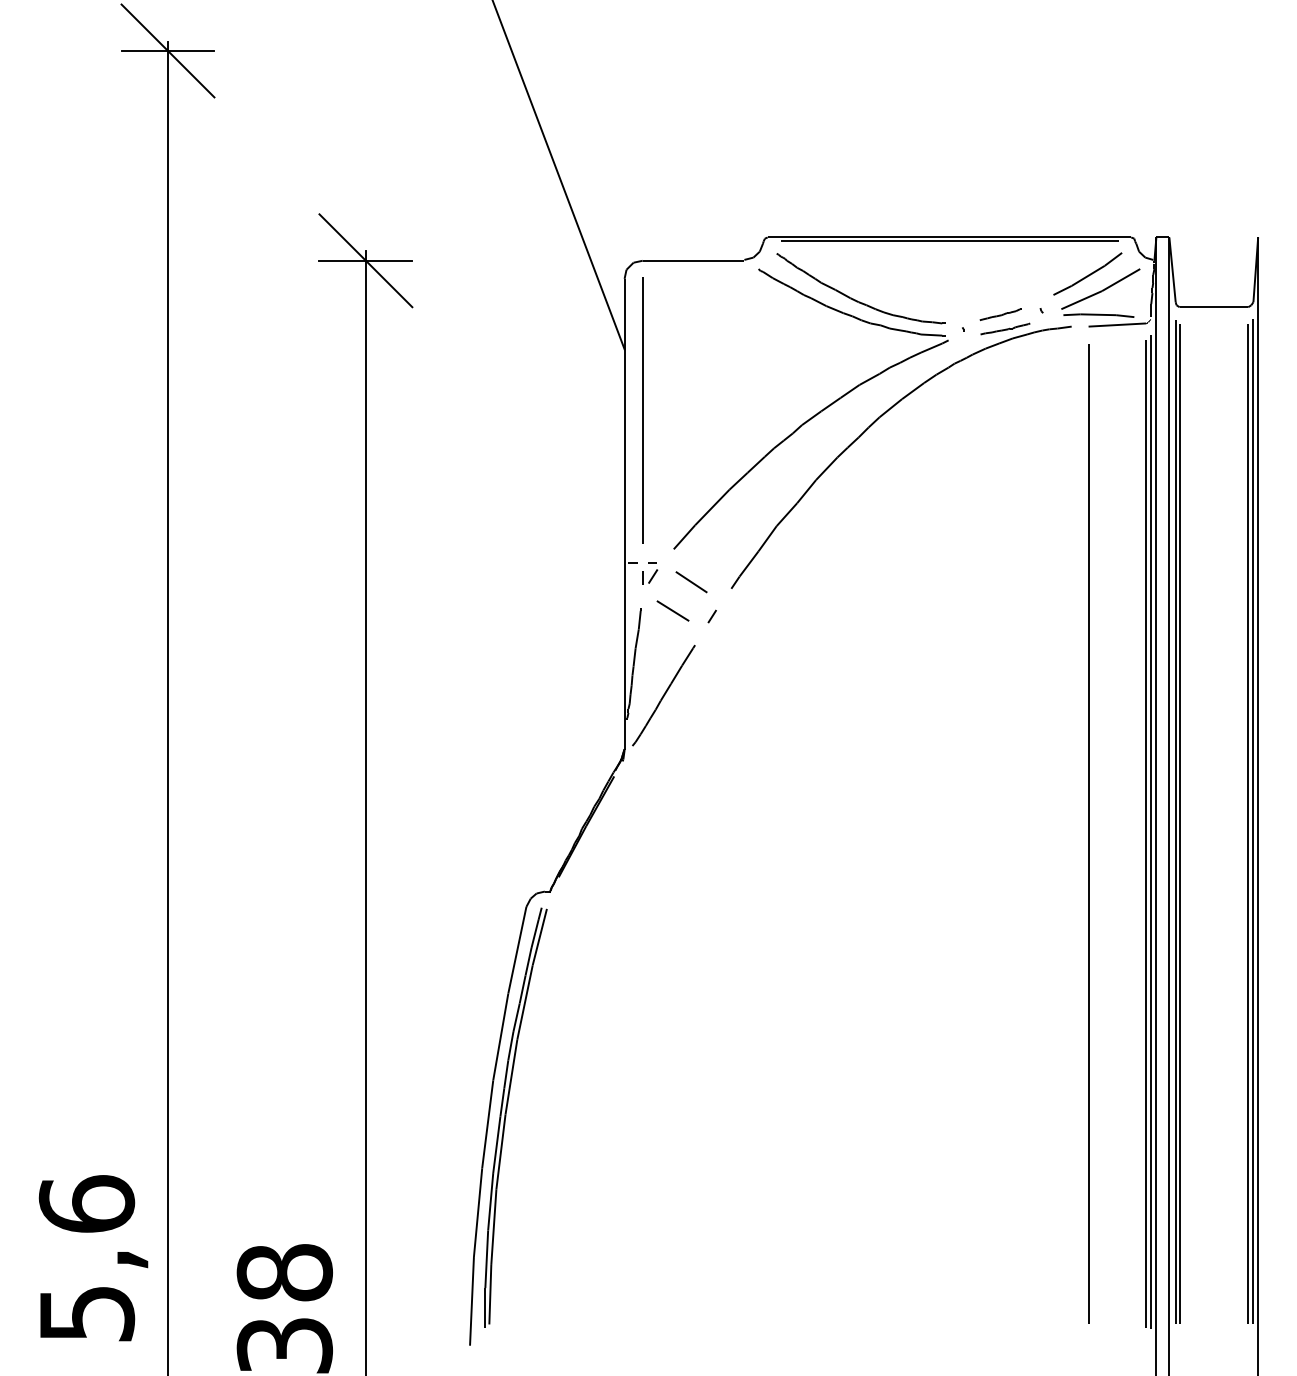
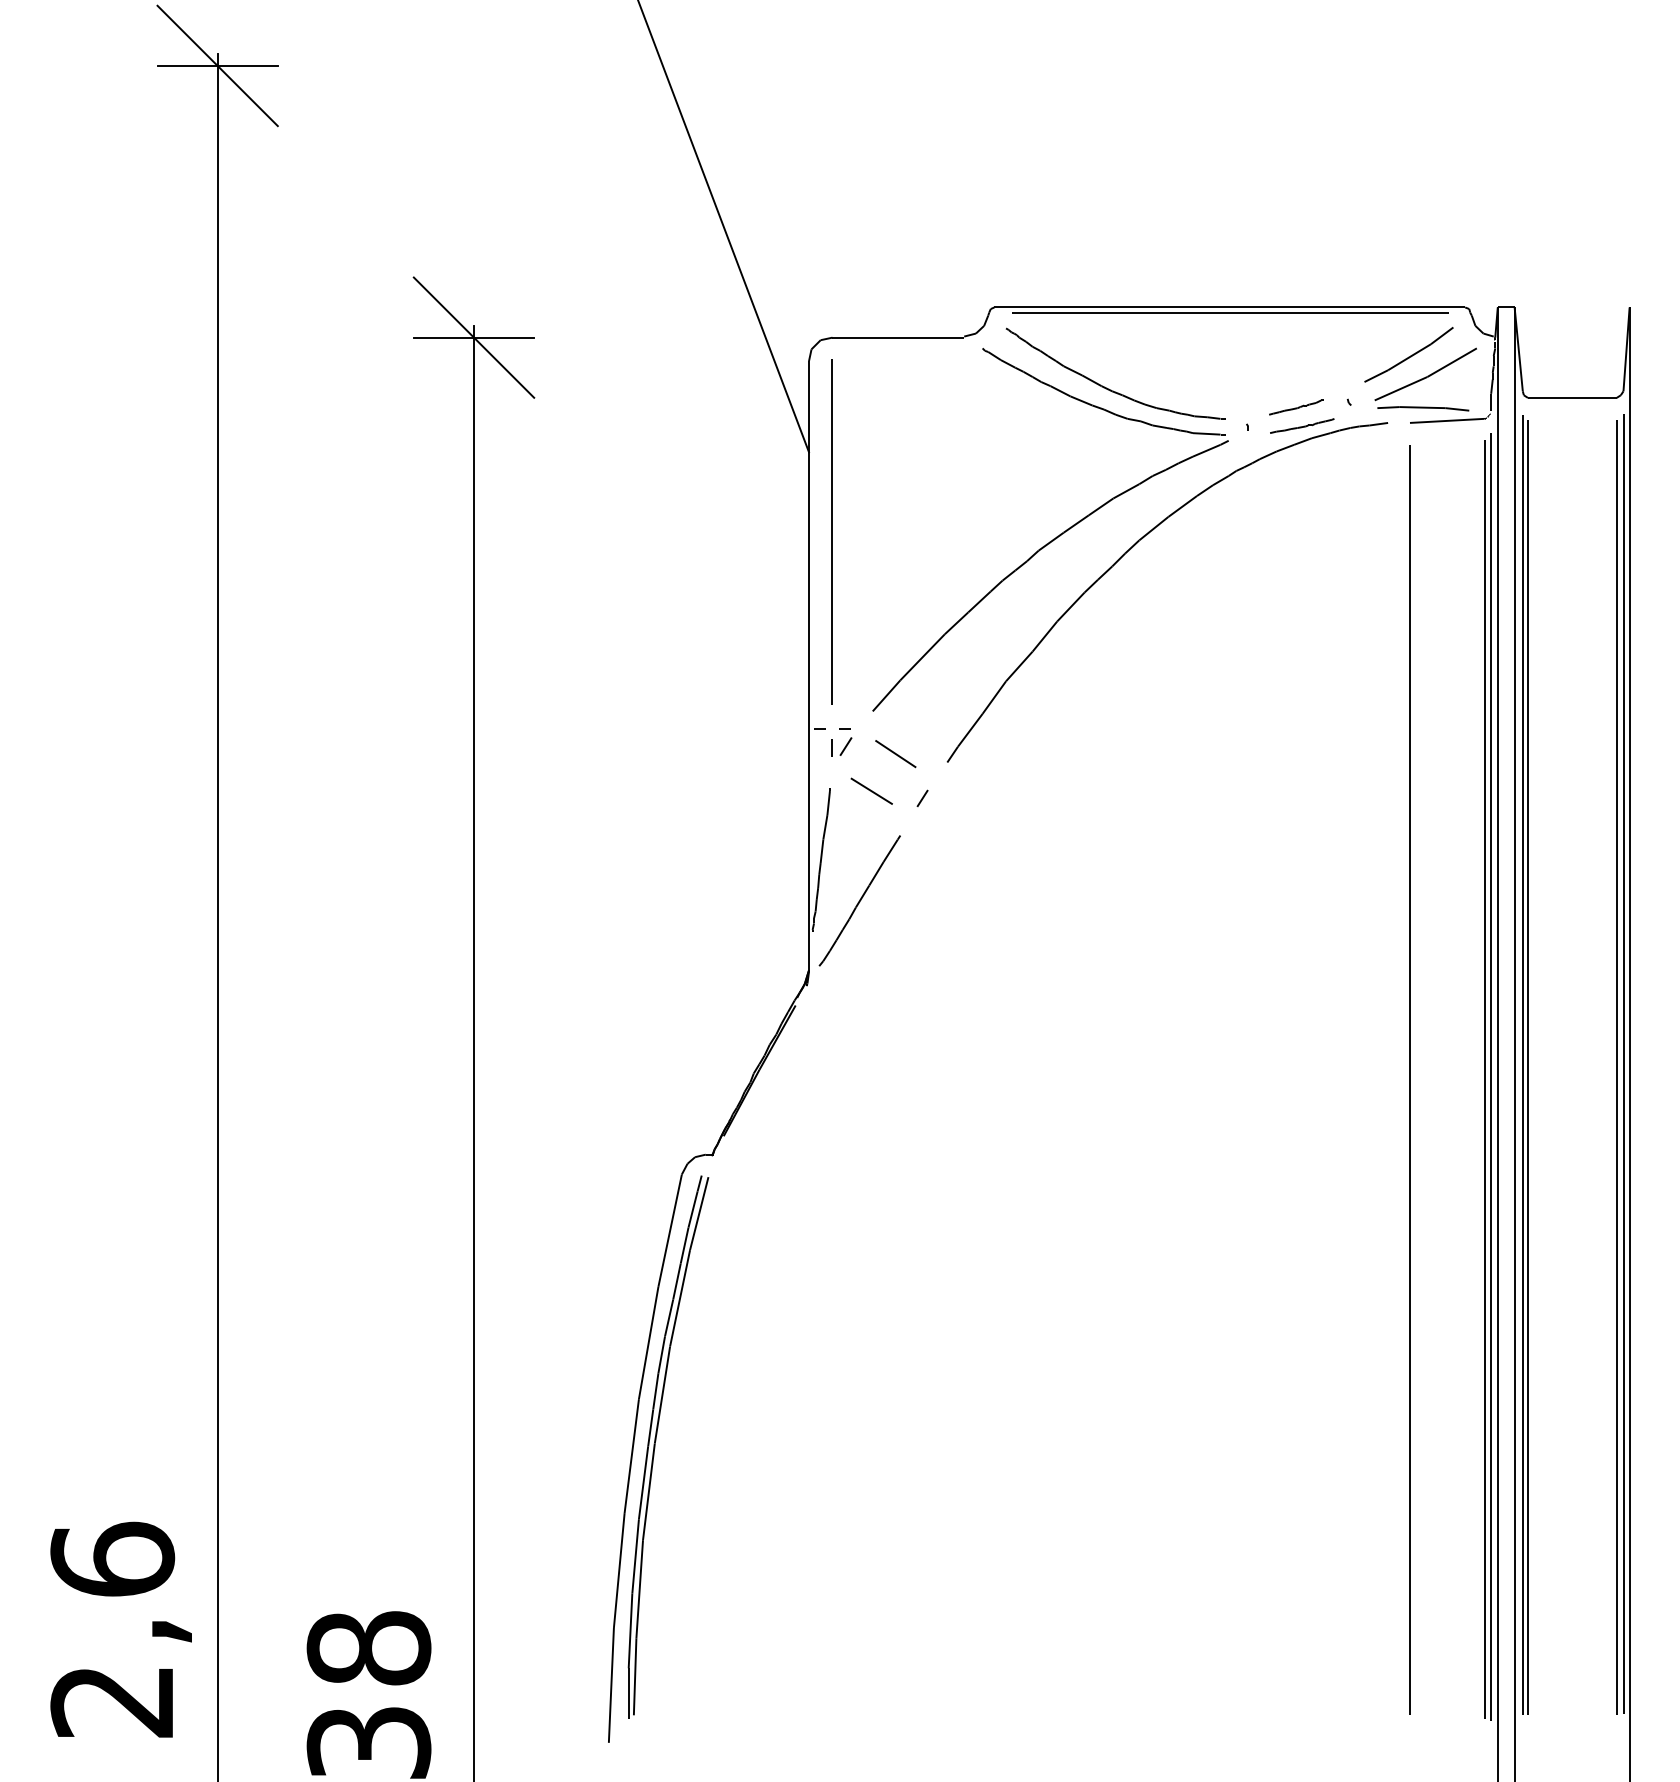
text: (86, 1314) -> (112, 1702), 5,6 -> 2,6

